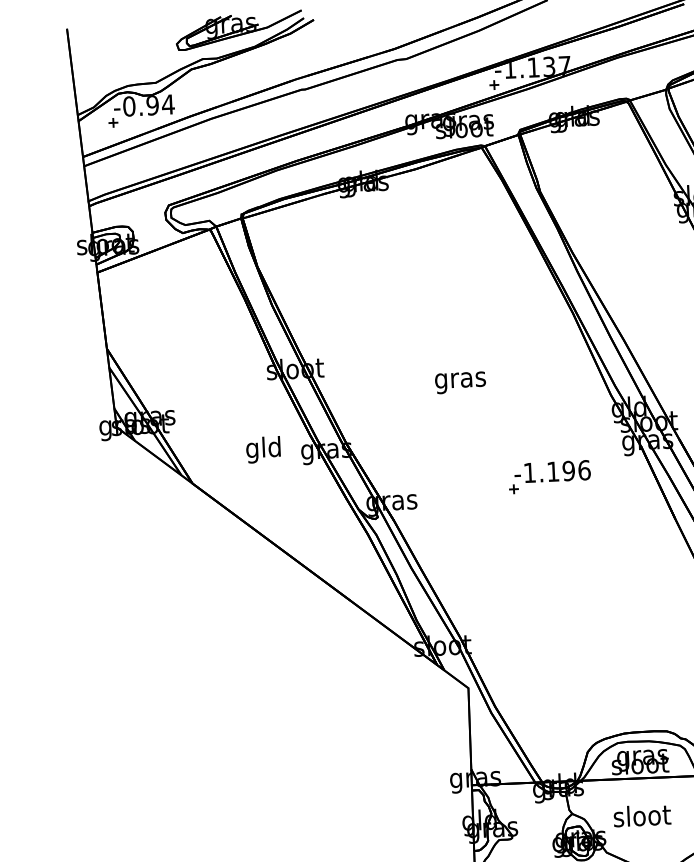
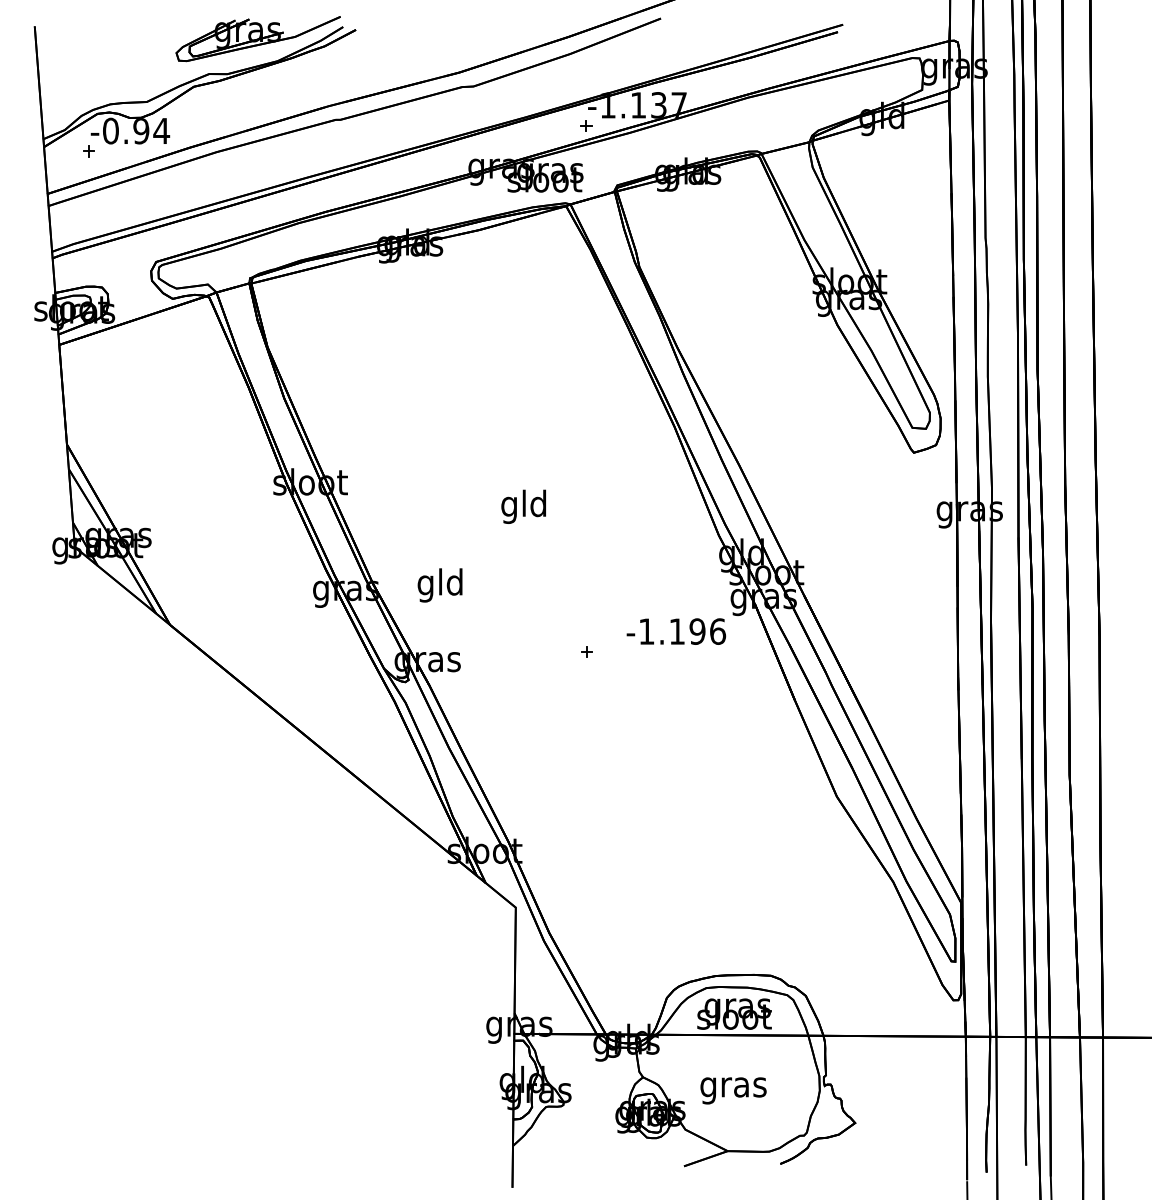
text: (460, 379) -> (524, 506), gras -> gld
text: (262, 449) -> (439, 585), moved
text: (552, 471) -> (676, 631), moved
text: (642, 818) -> (733, 1087), sloot -> gras

